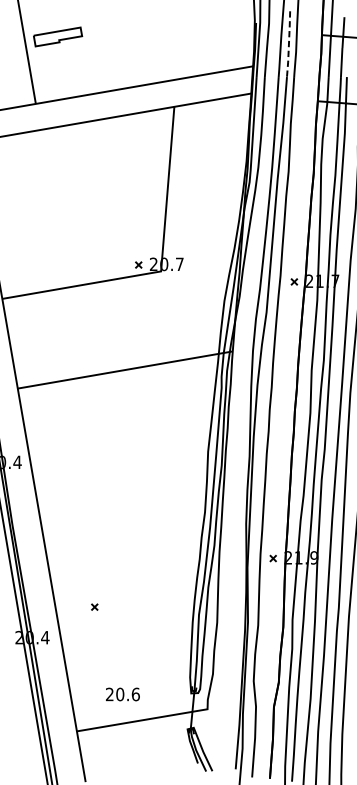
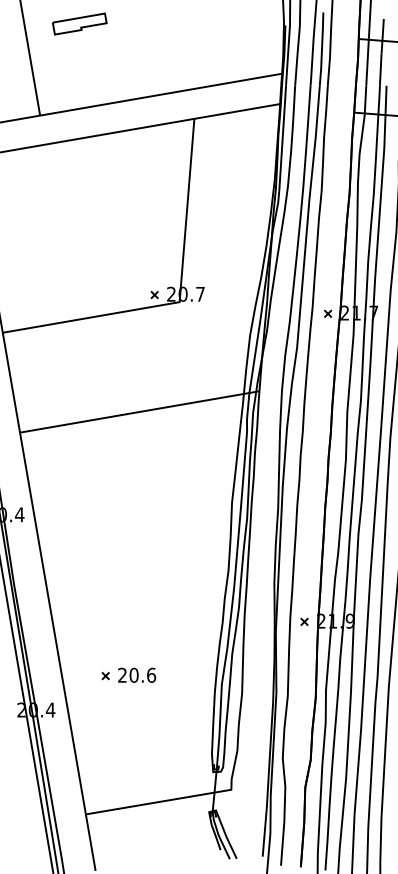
part: (57, 36) -> (79, 23), moved
line: (289, 43) -> (322, 48), dashed -> solid
text: (123, 693) -> (137, 674), moved

